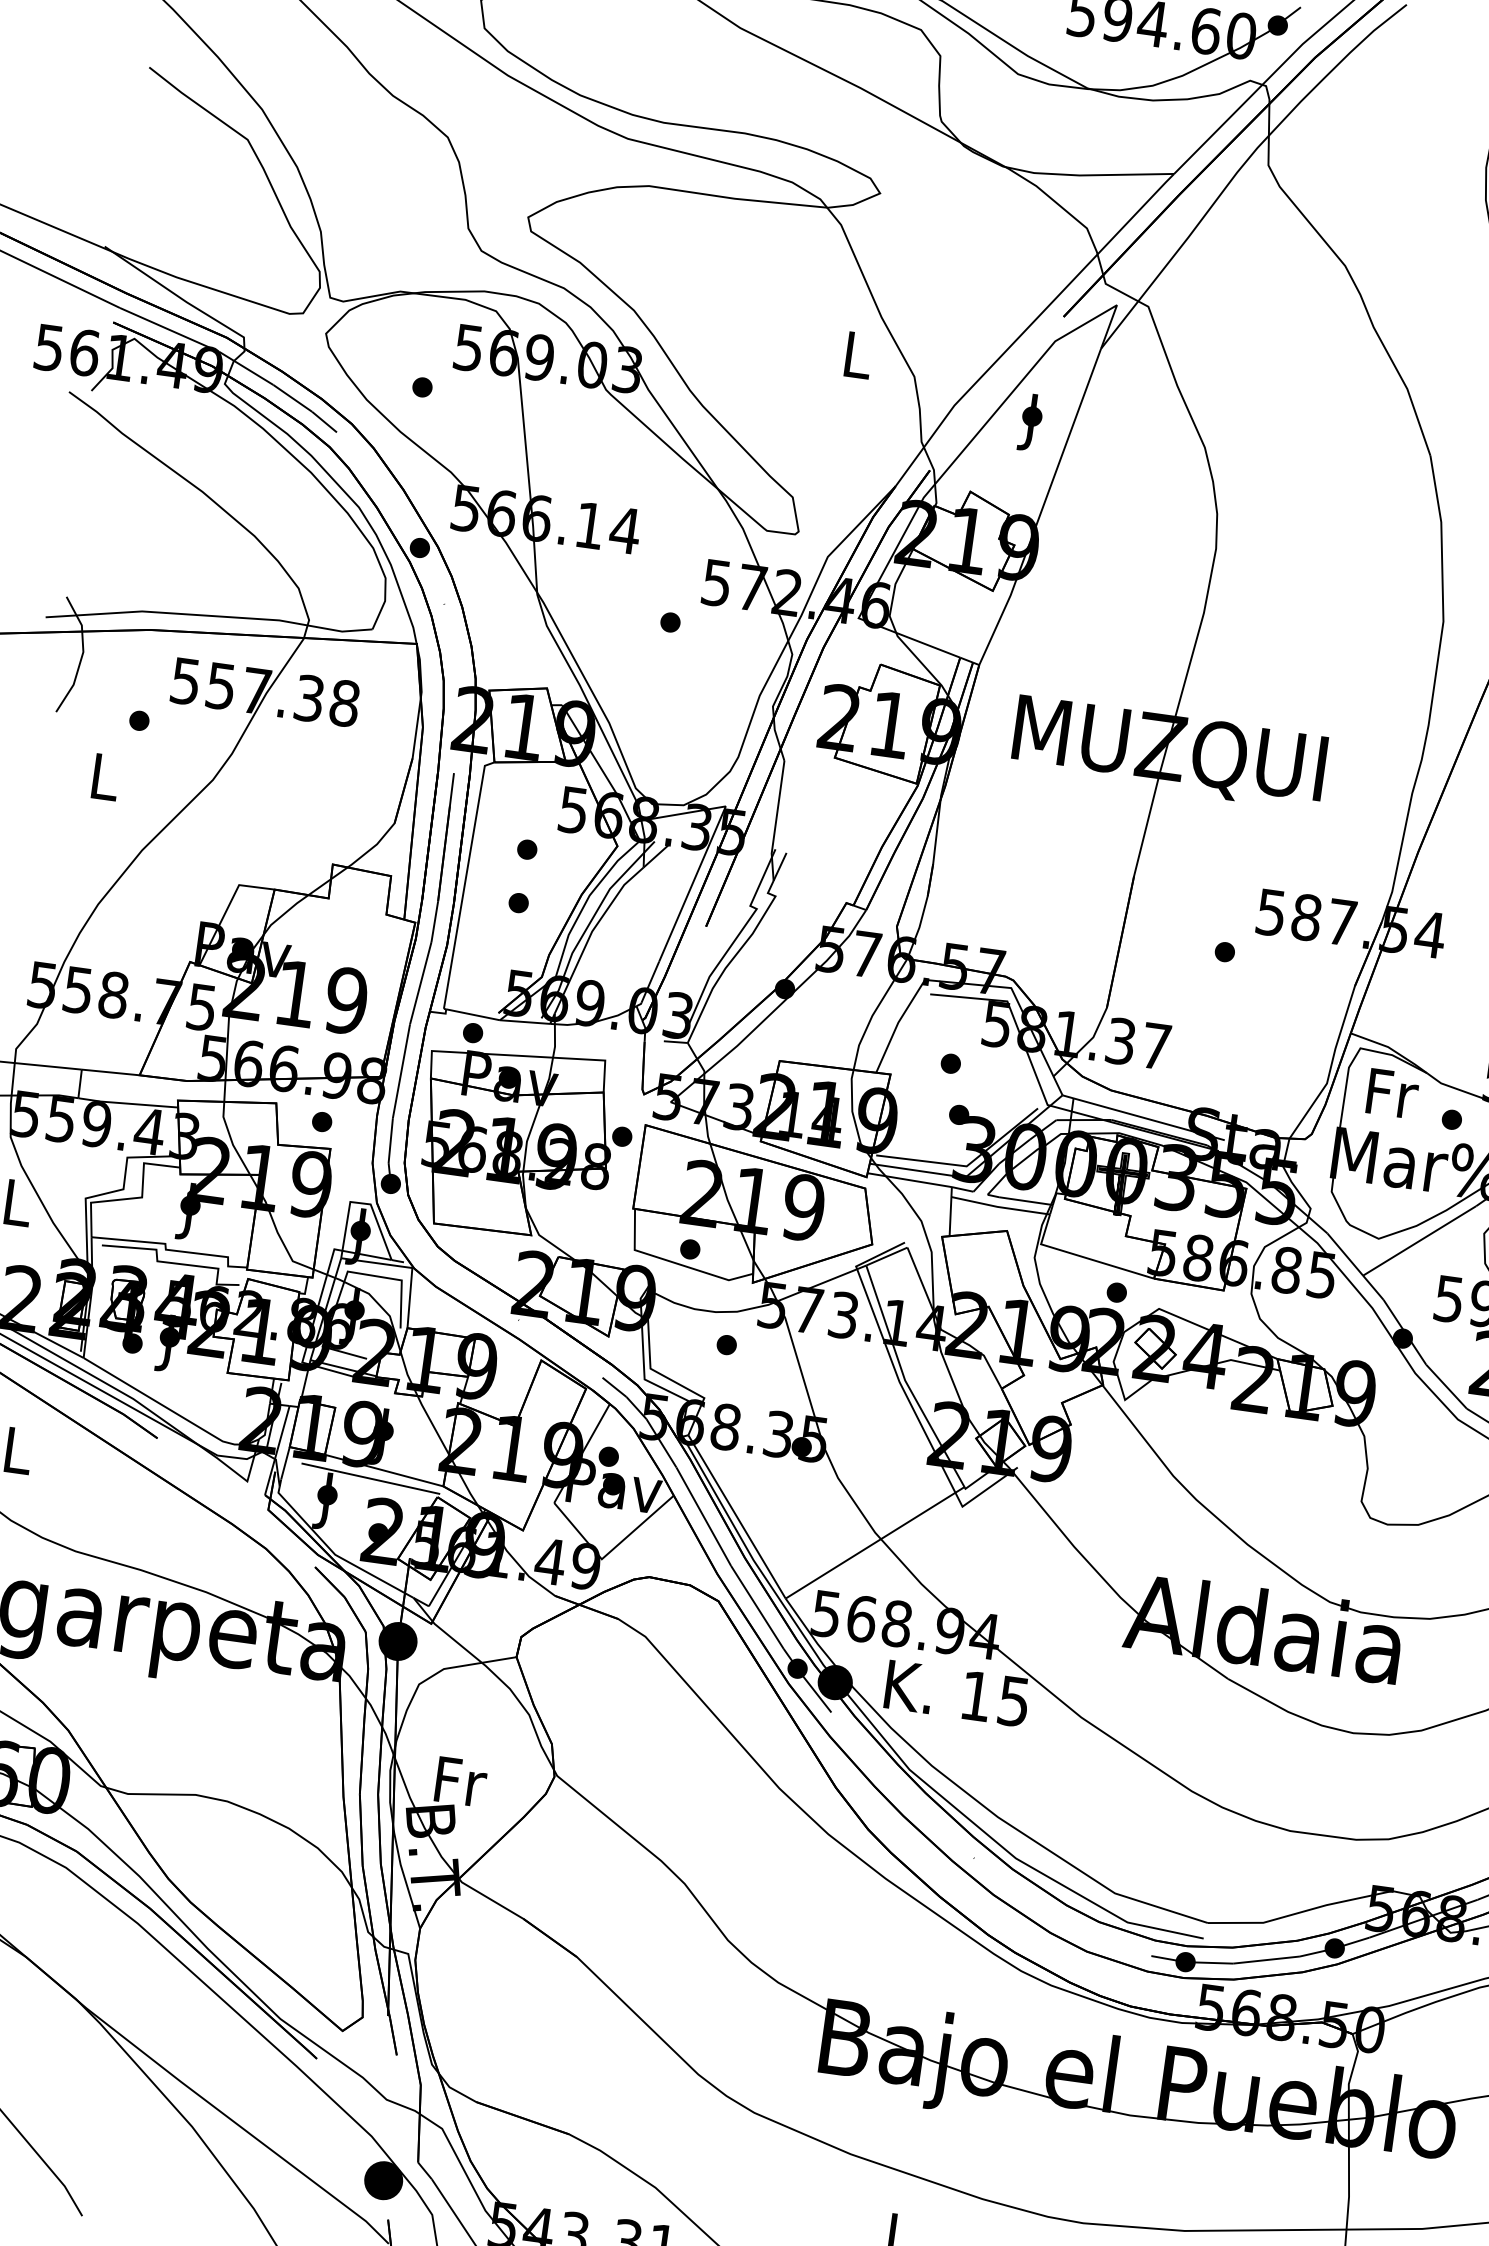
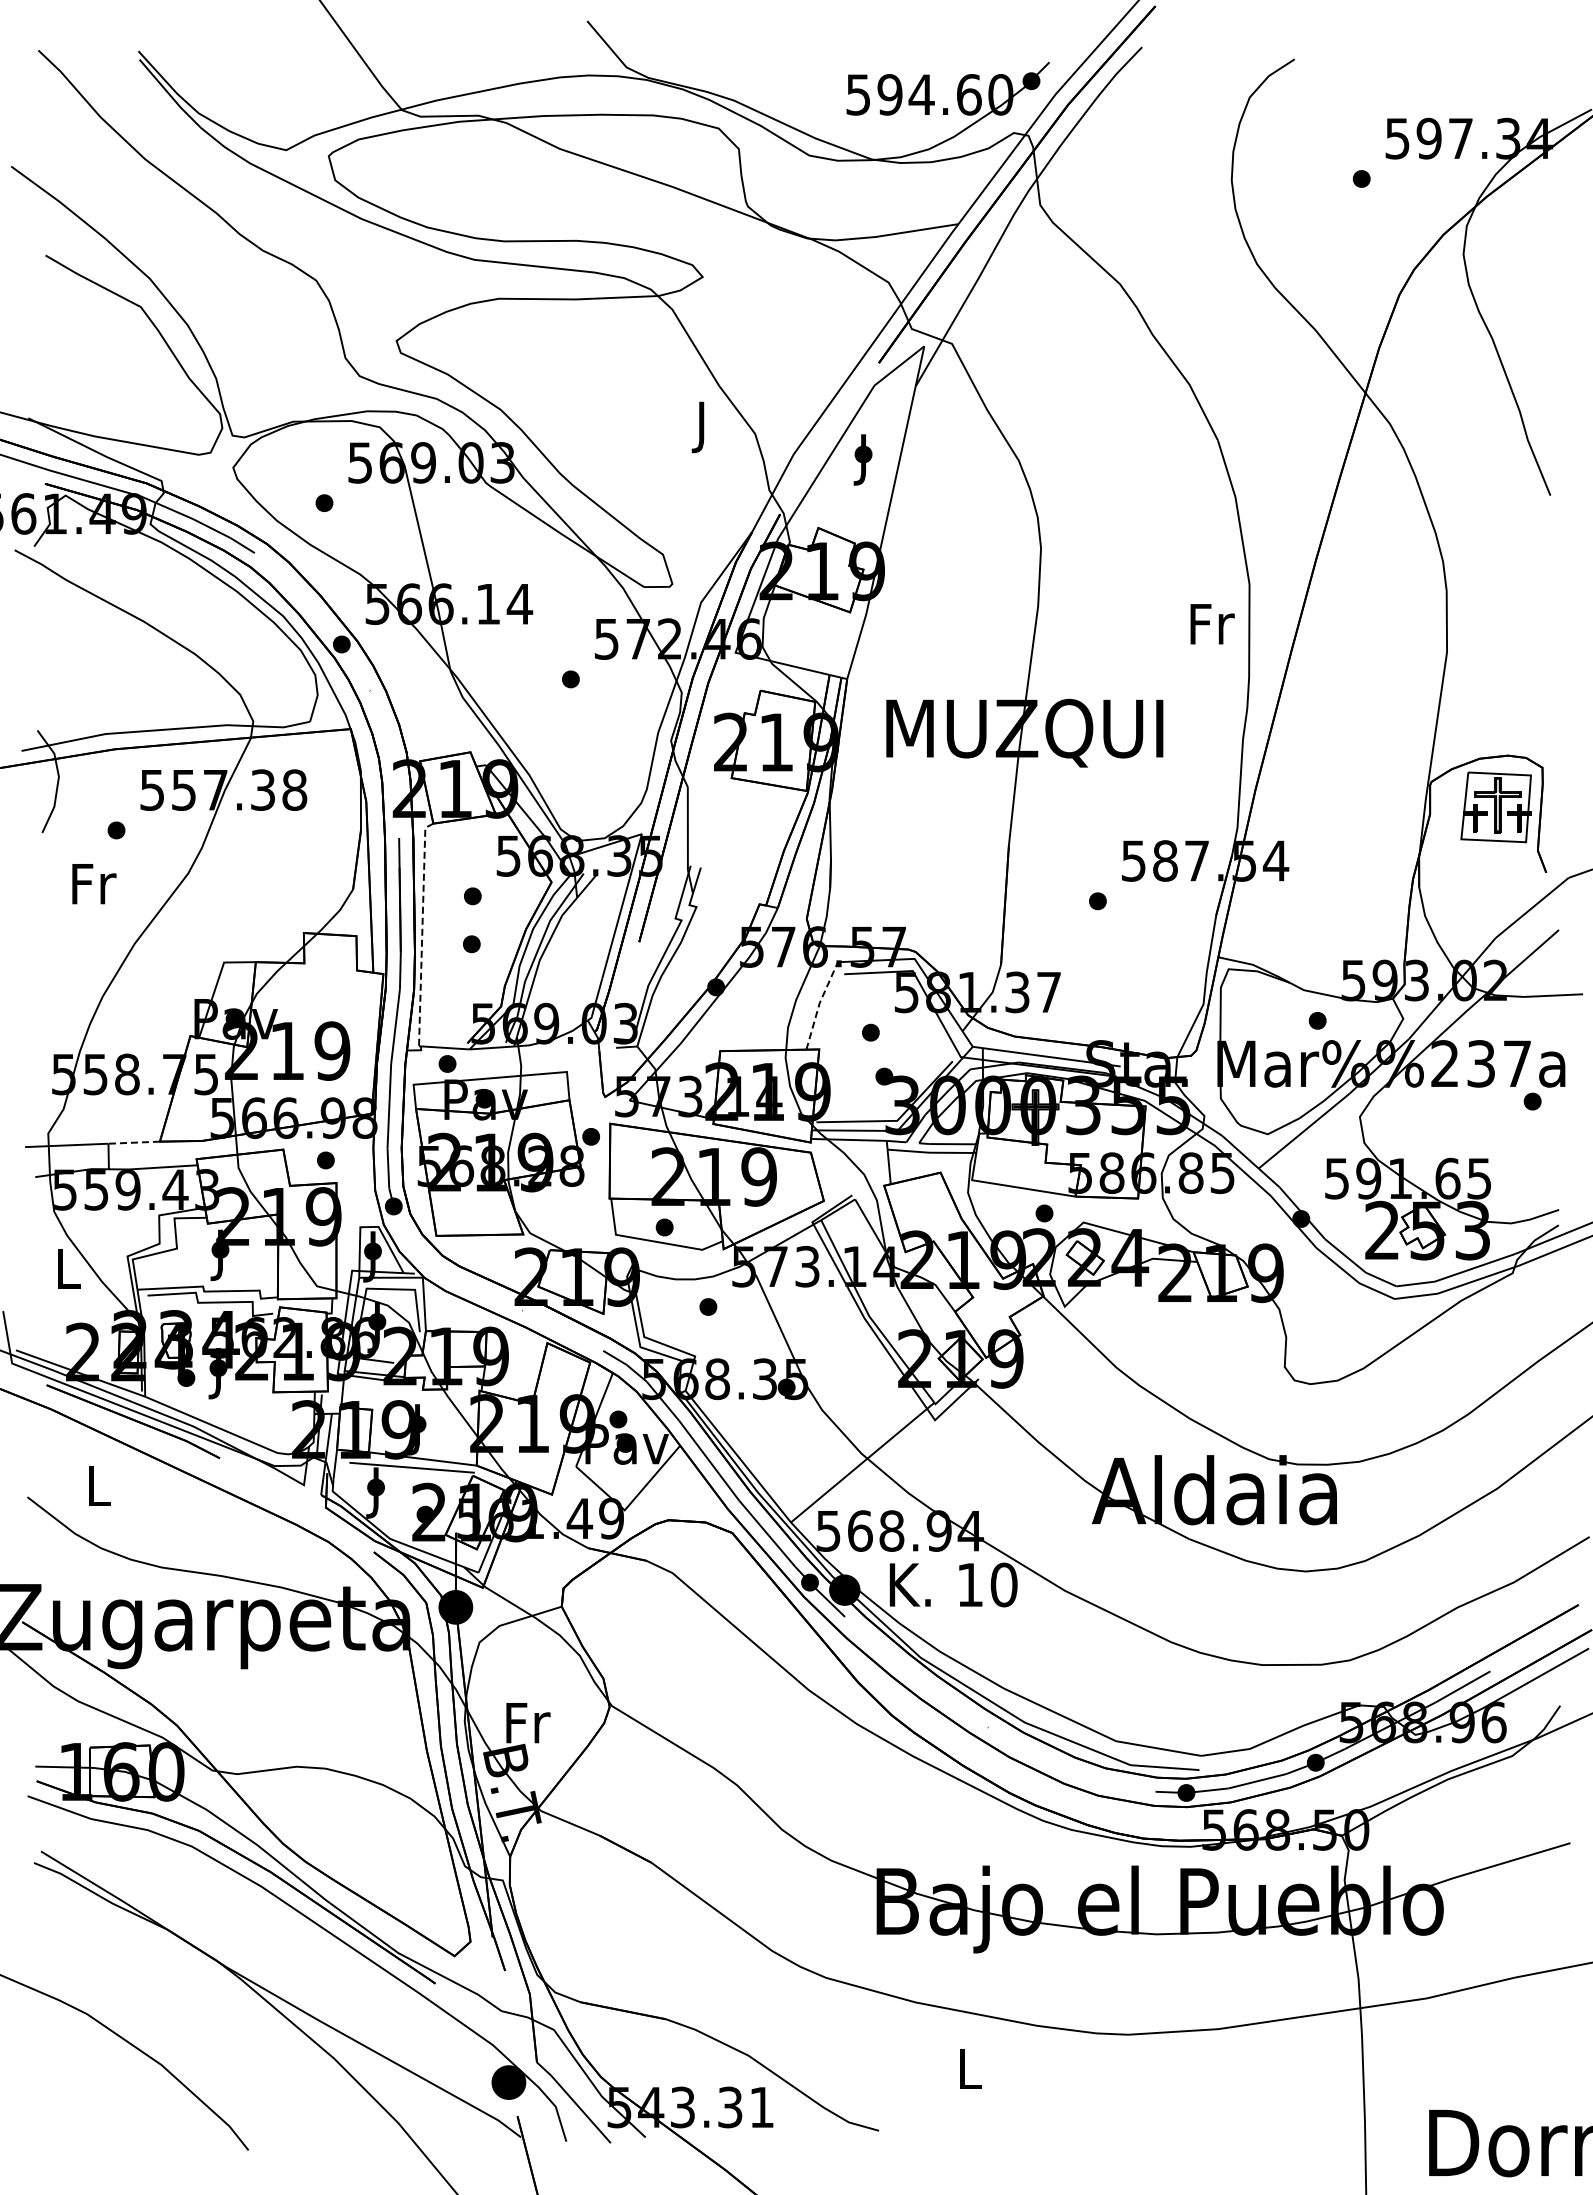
text: (856, 361) -> (702, 427), L -> J
text: (106, 777) -> (94, 884), L -> Fr
line: (465, 881) -> (422, 931), solid -> dashed
line: (898, 1023) -> (819, 1003), solid -> dashed
line: (111, 1072) -> (134, 1142), solid -> dashed
text: (1392, 1094) -> (1212, 624), moved
text: (1013, 1700) -> (1003, 1584), 15 -> 10

